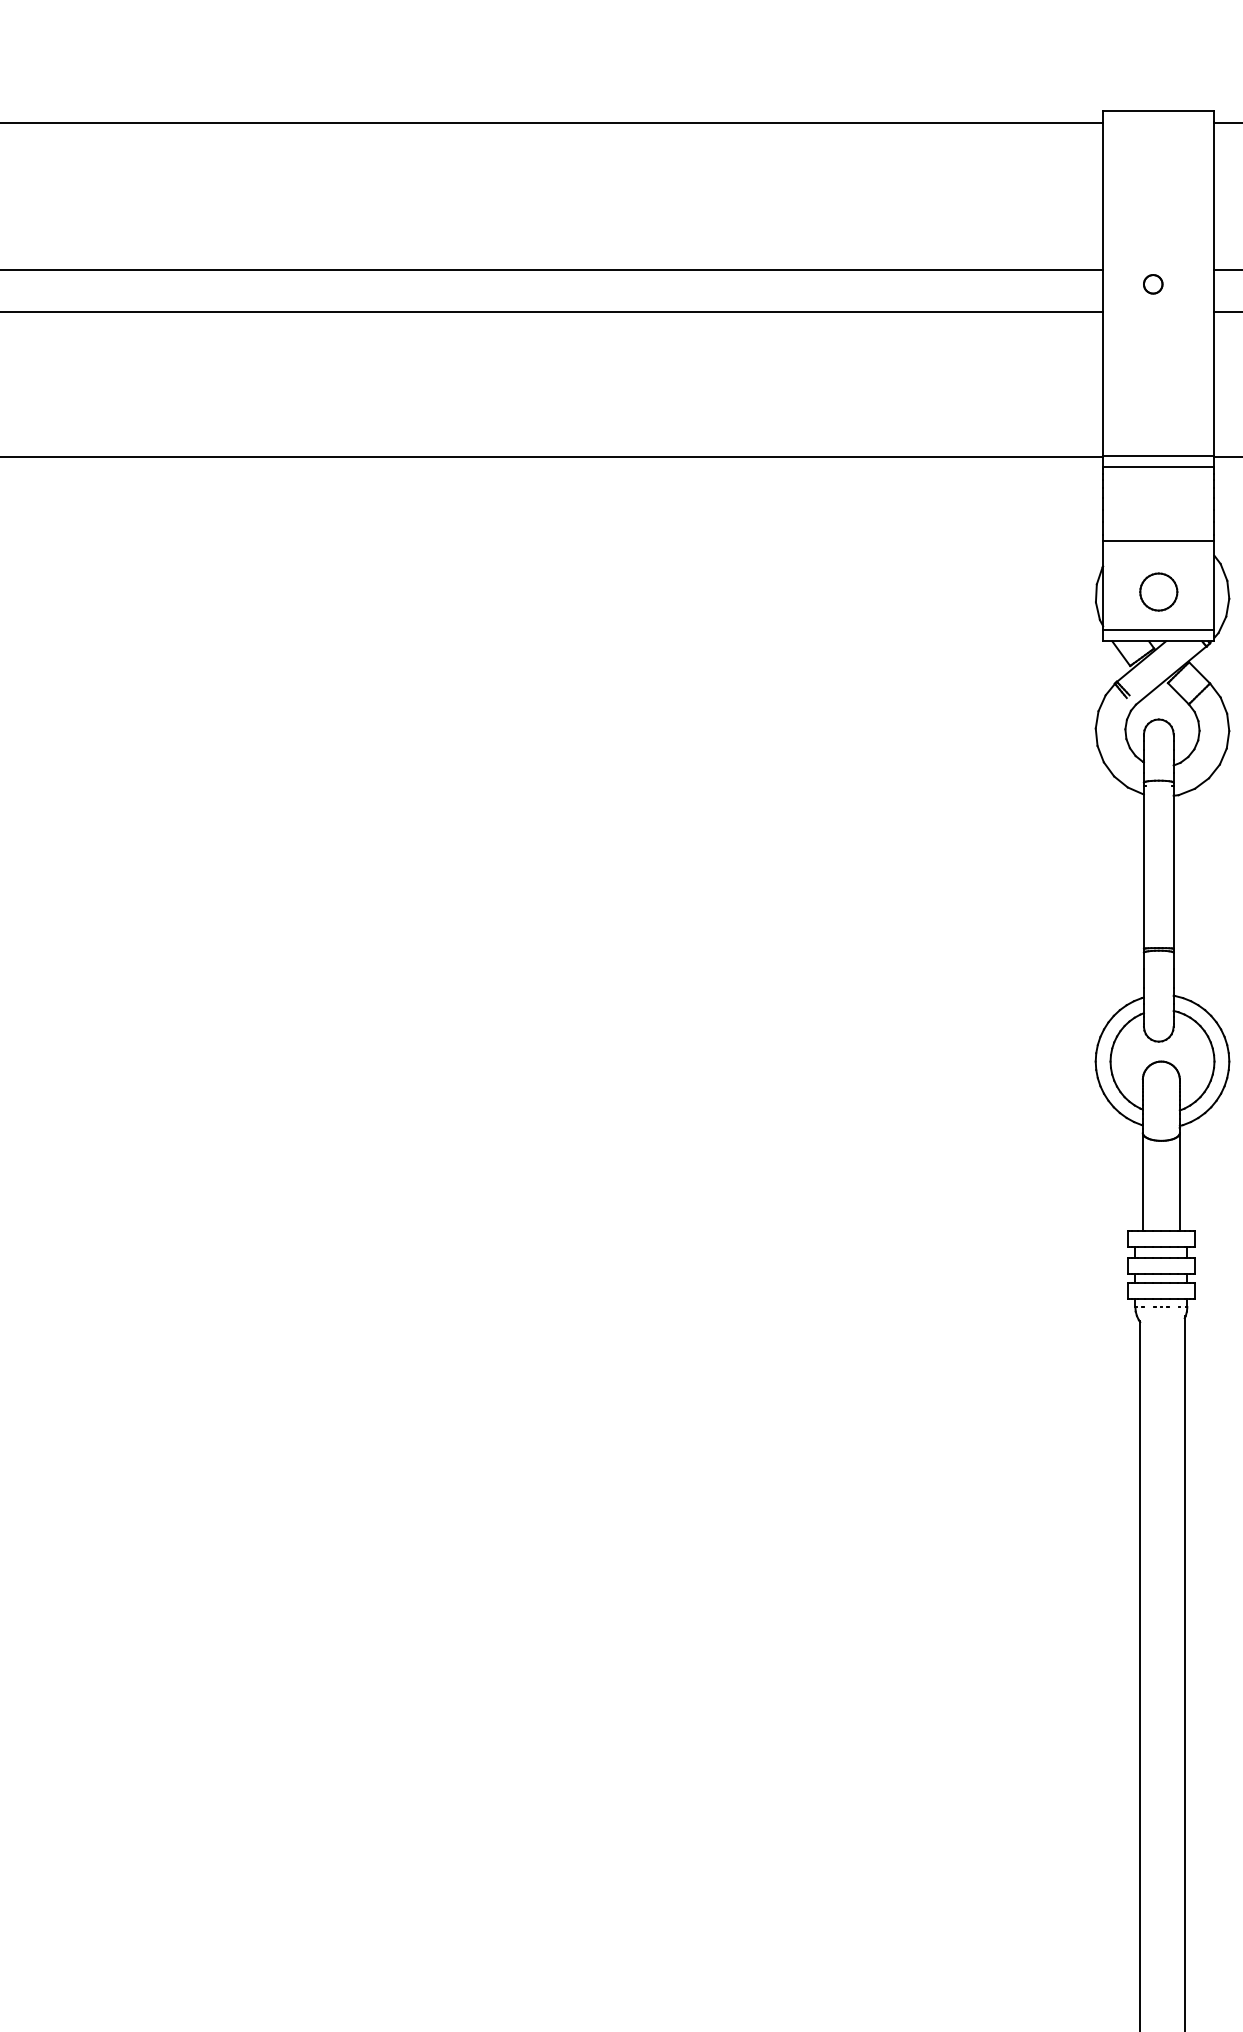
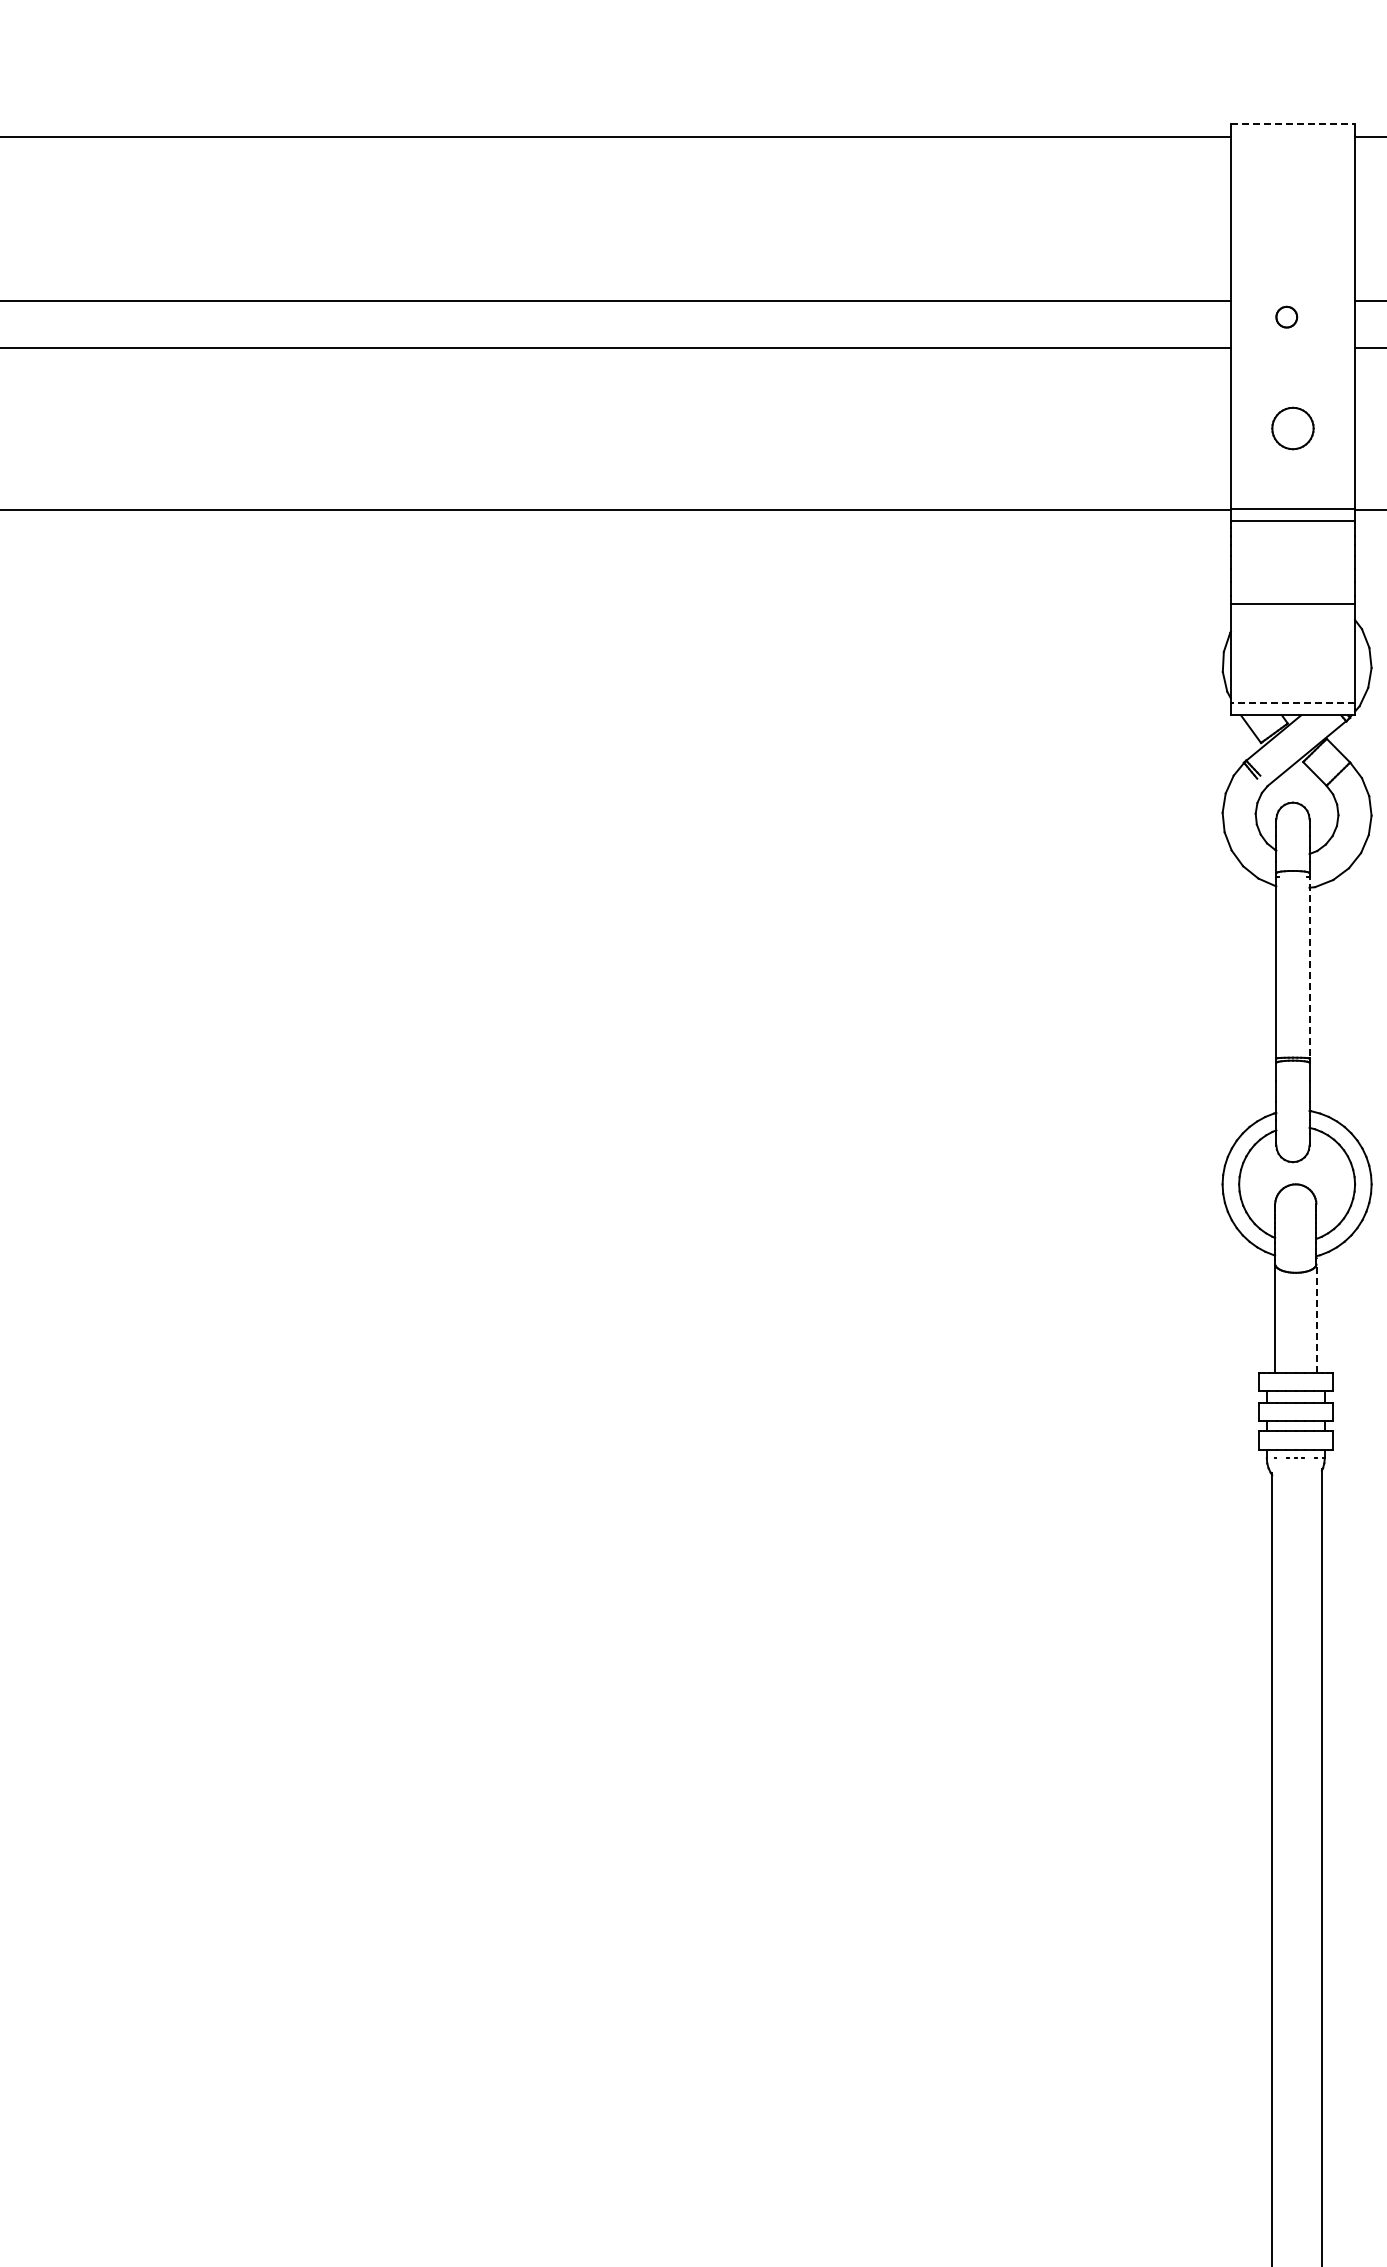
line: (1159, 110) -> (1293, 123), solid -> dashed
part: (1158, 592) -> (1292, 428), moved
line: (1158, 630) -> (1292, 703), solid -> dashed
line: (1173, 865) -> (1309, 965), solid -> dashed
line: (1179, 1181) -> (1316, 1318), solid -> dashed

